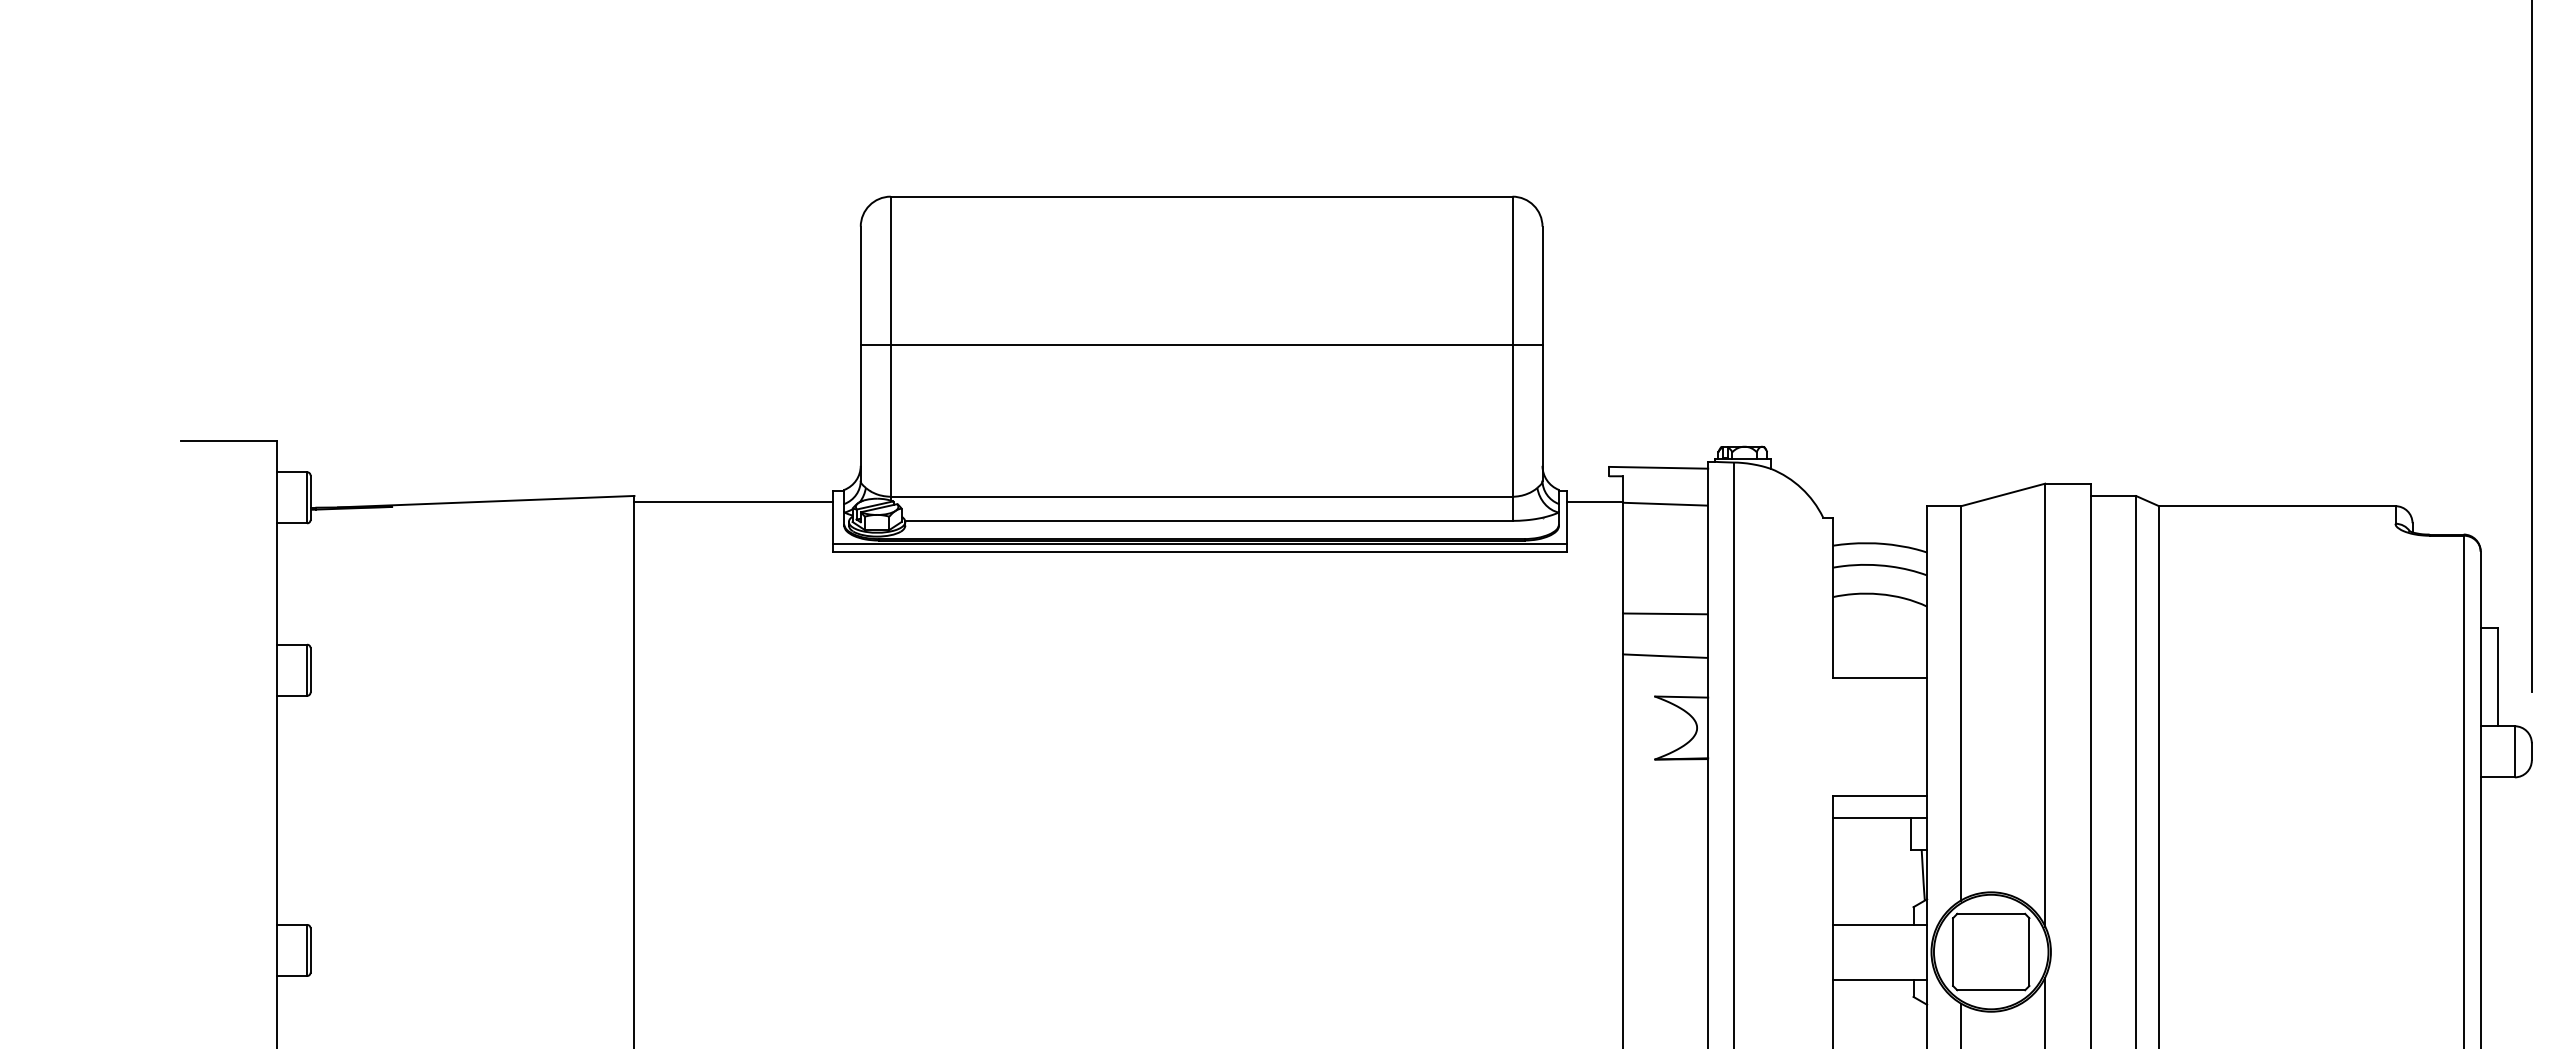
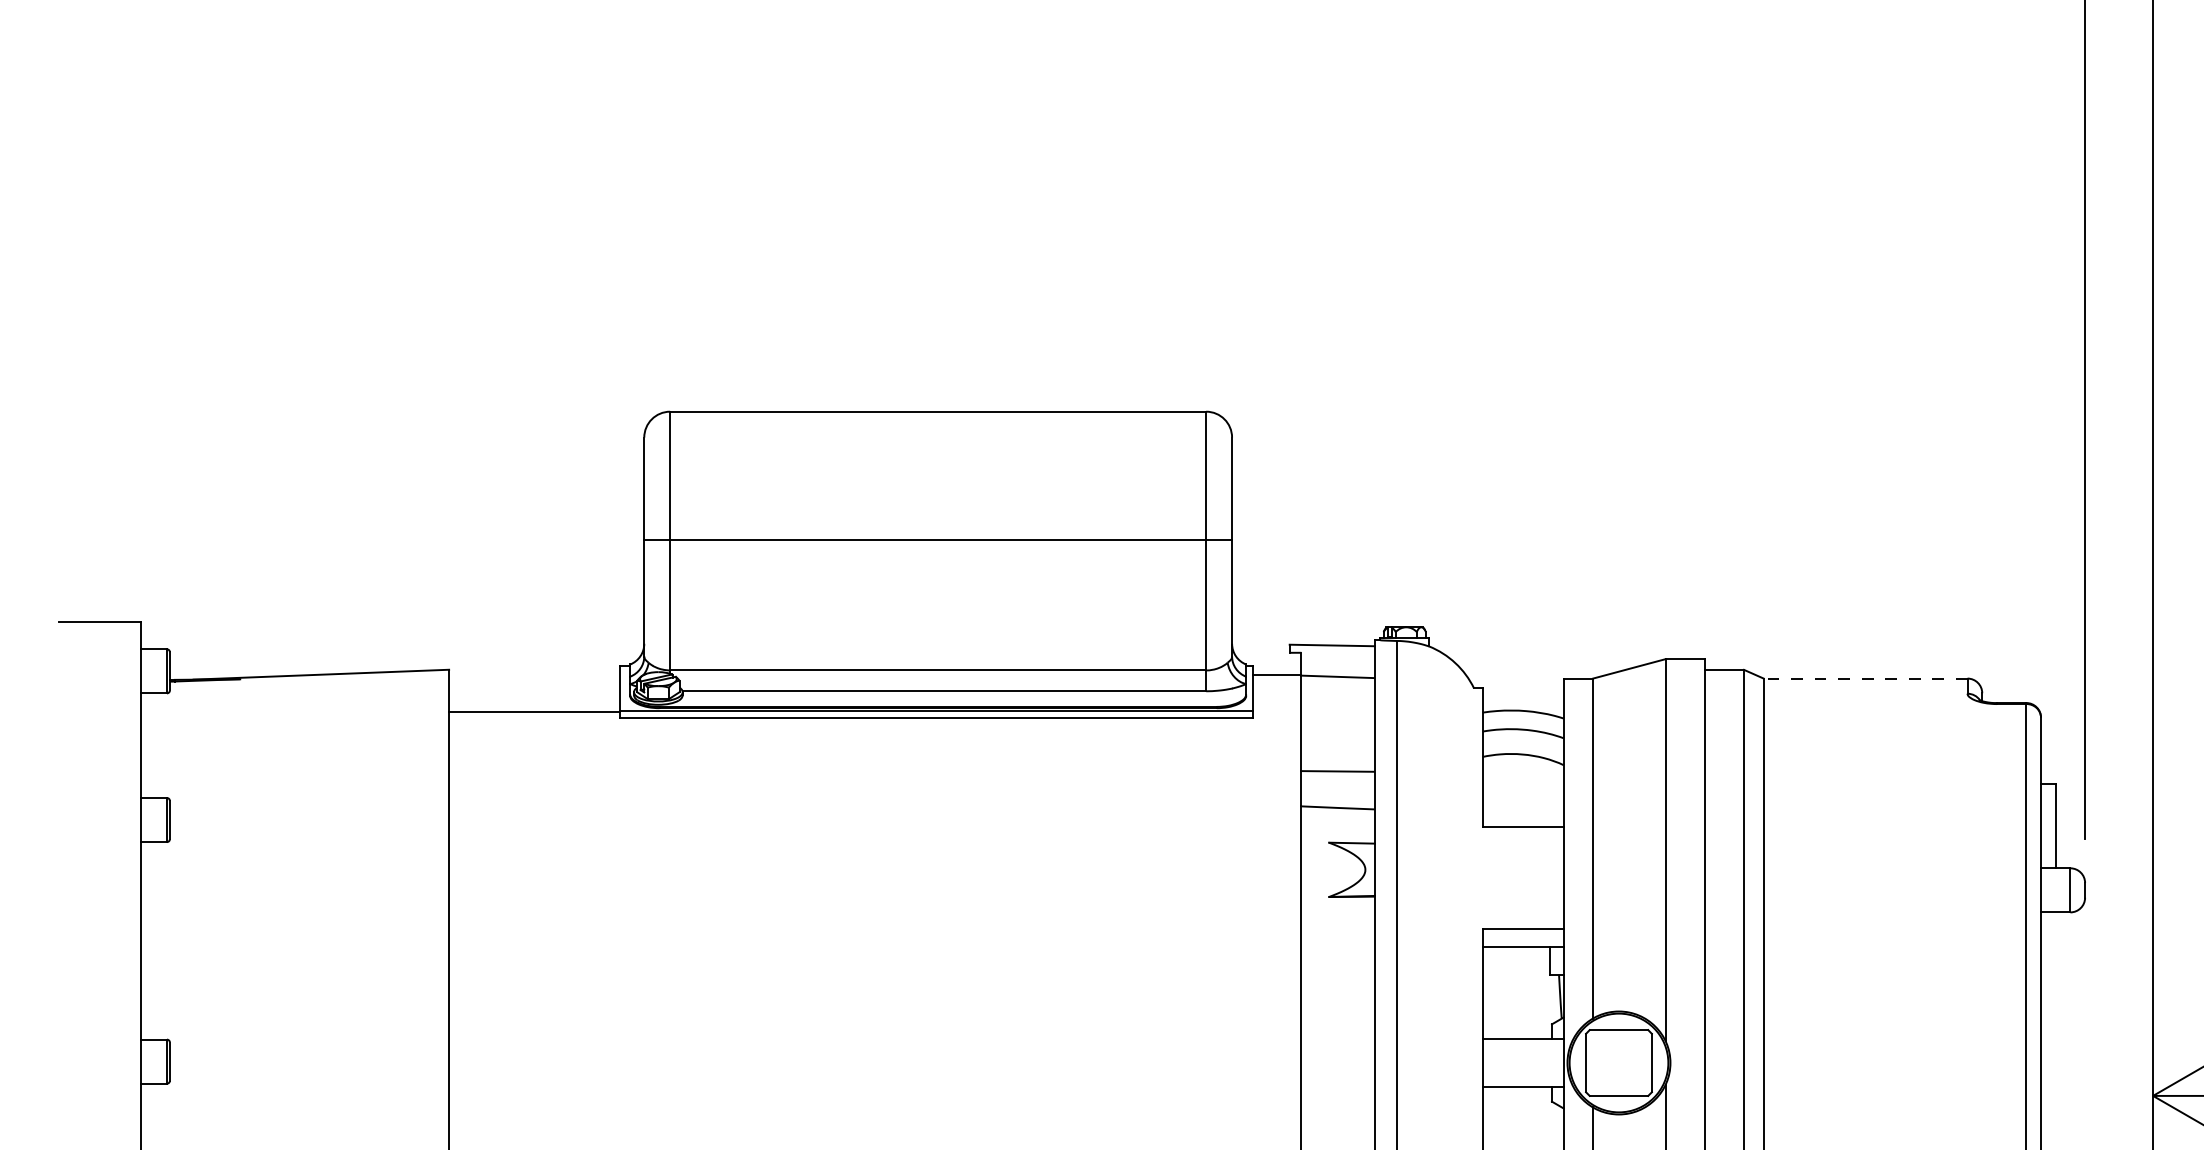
line: (733, 501) -> (534, 711), moved
line: (2277, 506) -> (1865, 678), solid -> dashed

